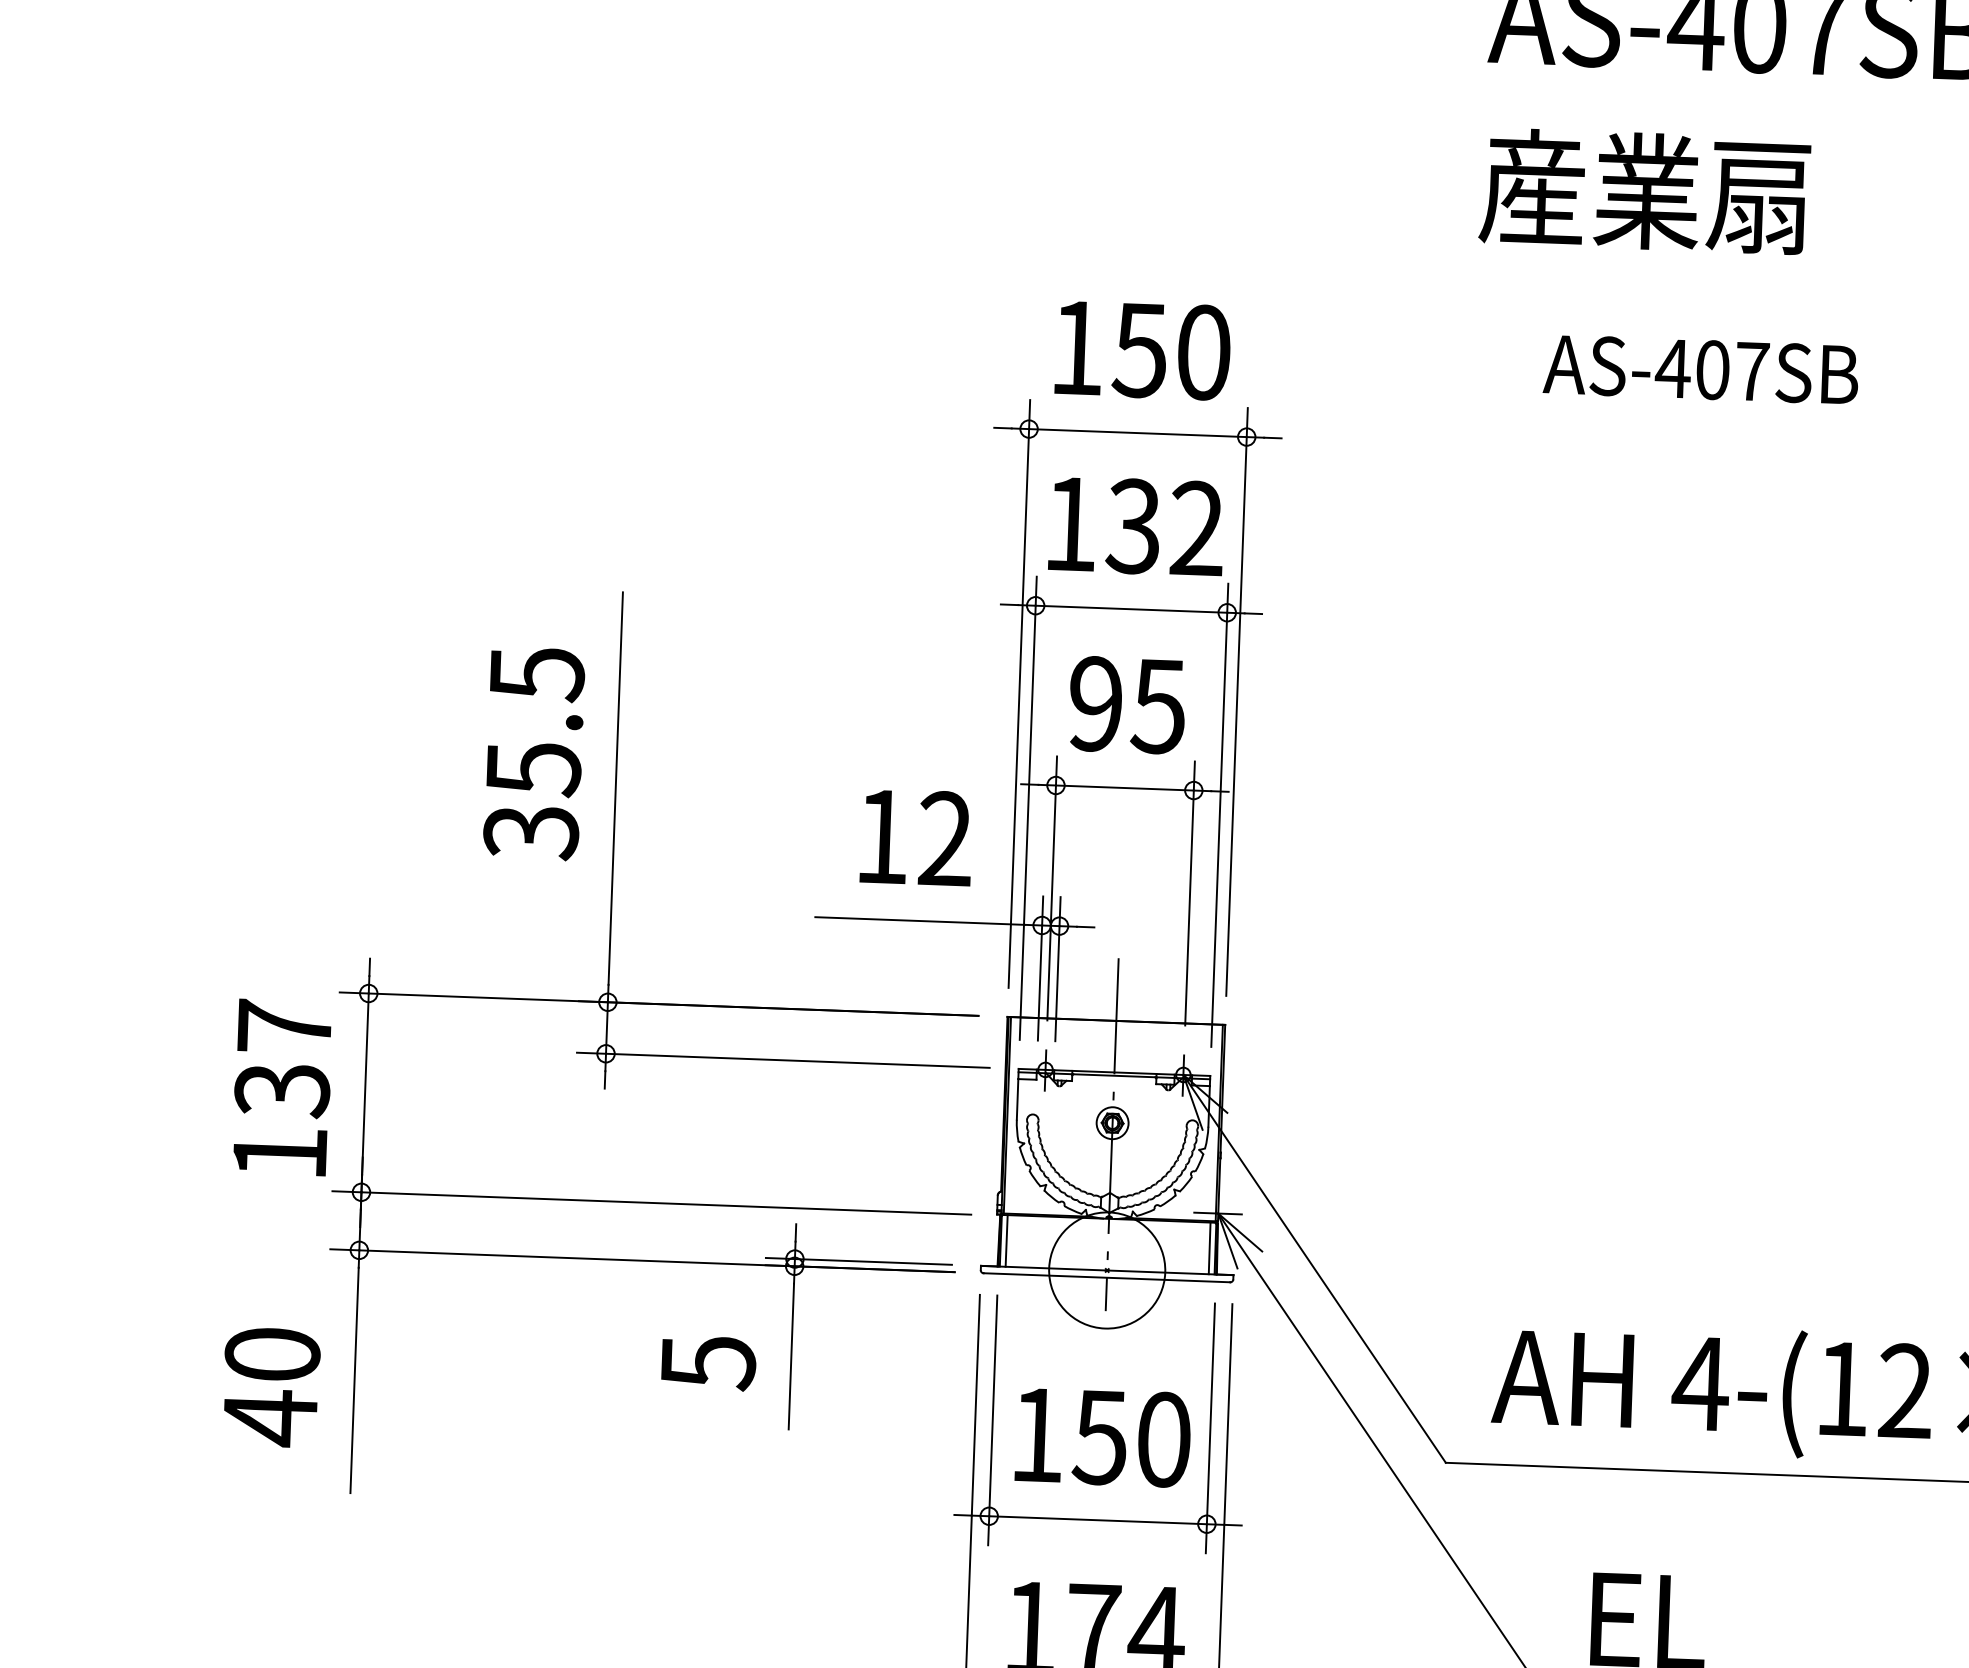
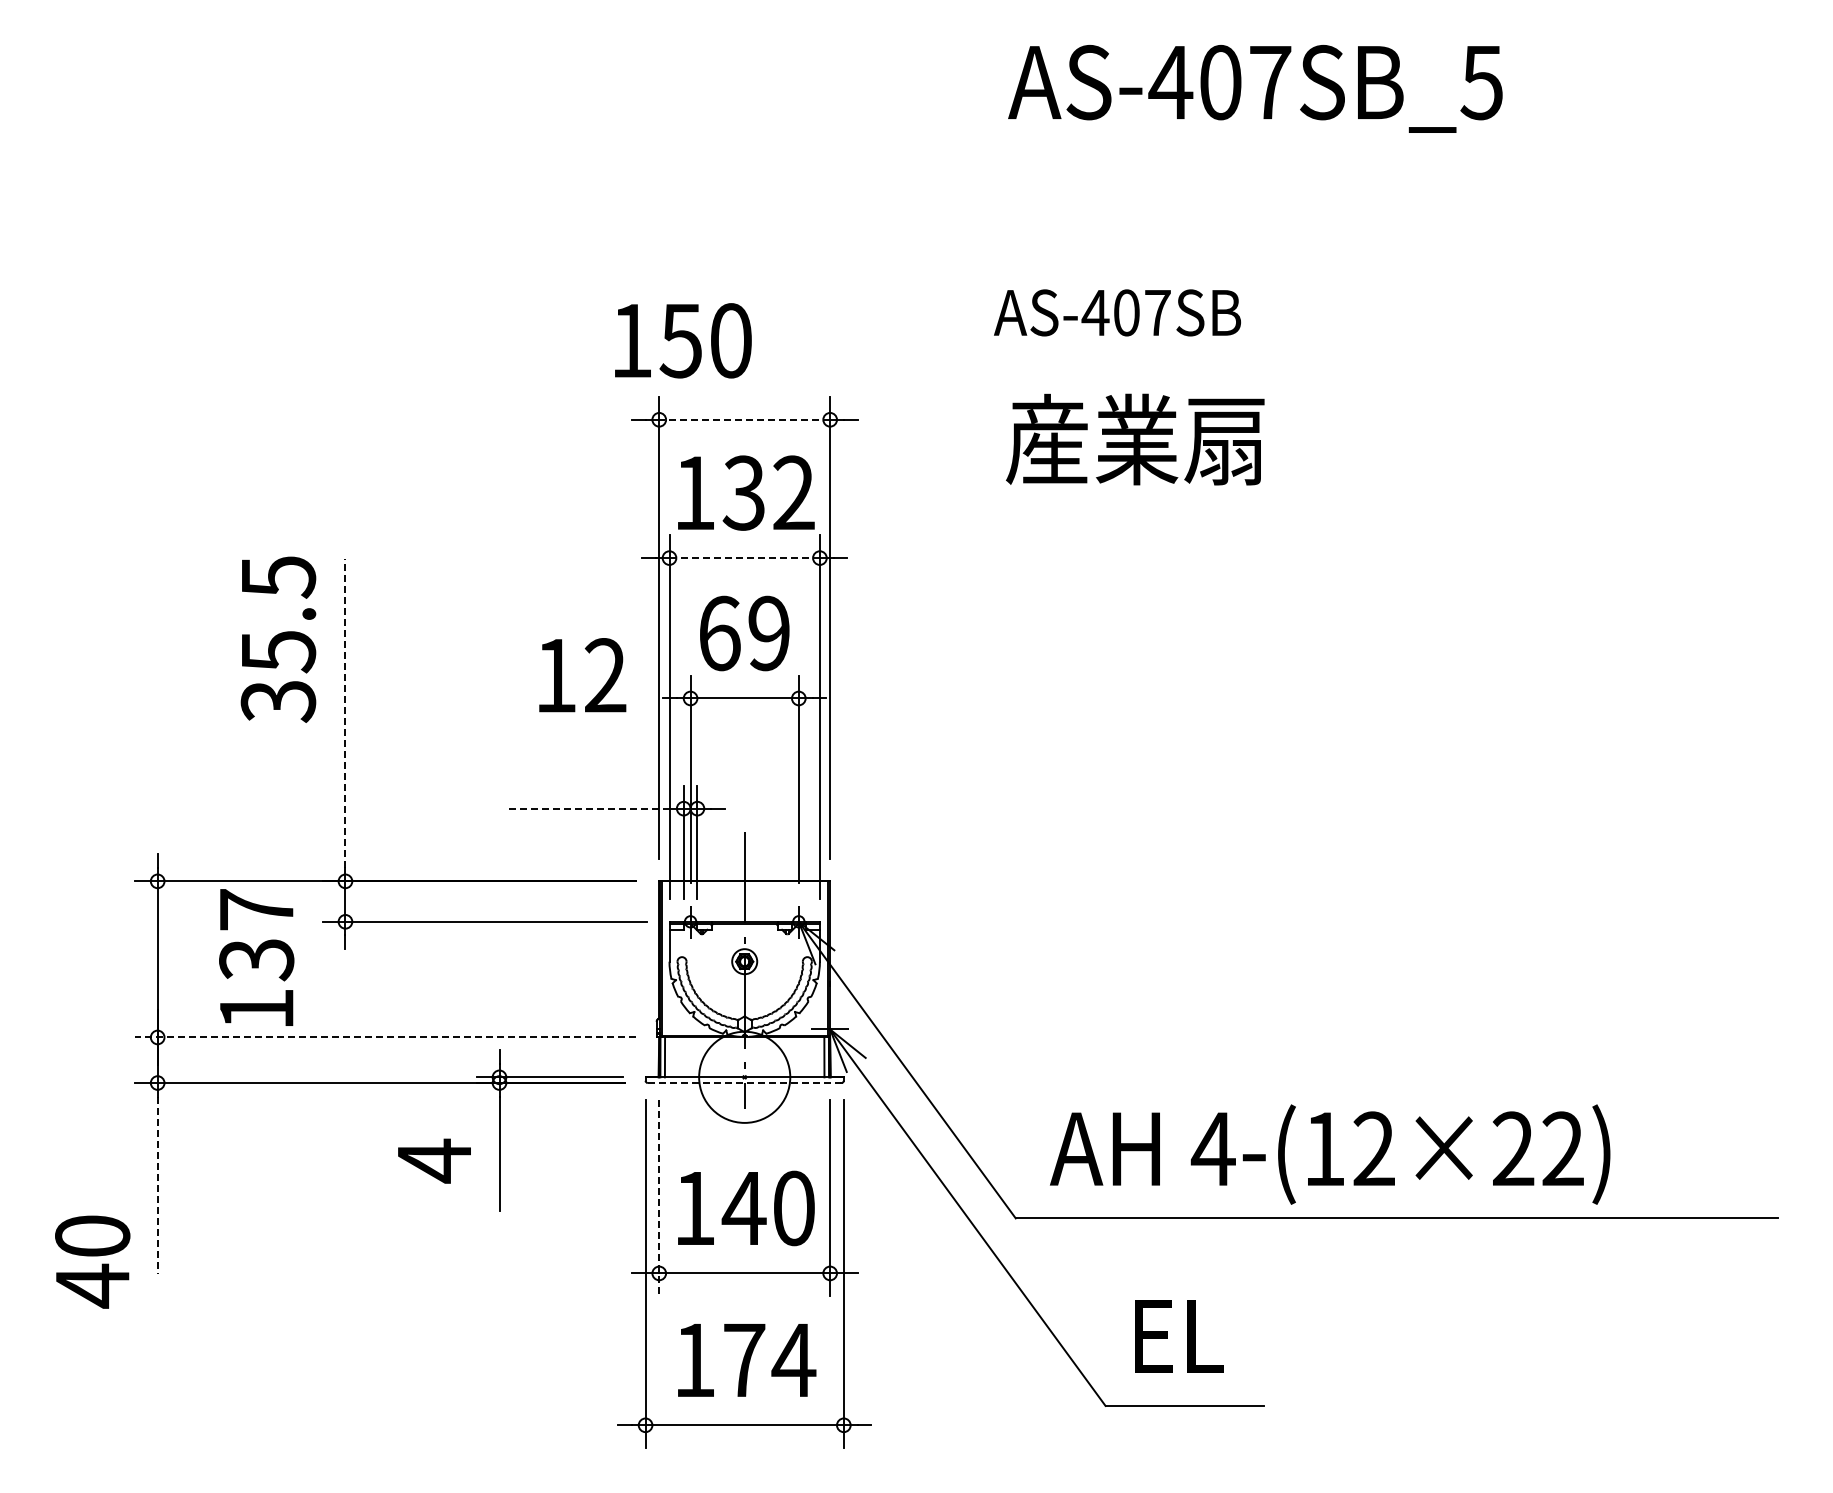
text: (1645, 191) -> (1135, 439), moved
text: (1143, 350) -> (683, 340), moved
text: (1701, 369) -> (1117, 312), moved
line: (1137, 432) -> (744, 419), solid -> dashed
line: (1131, 609) -> (744, 558), solid -> dashed
text: (1127, 705) -> (744, 633), 95 -> 69
text: (534, 753) -> (278, 639), moved
line: (615, 788) -> (345, 713), solid -> dashed
text: (916, 837) -> (582, 675), moved
line: (919, 920) -> (587, 808), solid -> dashed
text: (282, 1087) -> (256, 957), moved
line: (651, 1202) -> (385, 1037), solid -> dashed
line: (1106, 1278) -> (744, 1083), solid -> dashed
text: (709, 1361) -> (435, 1160), 5 -> 4
line: (354, 1380) -> (157, 1185), solid -> dashed
text: (271, 1386) -> (92, 1261), moved
line: (993, 1420) -> (659, 1198), solid -> dashed
text: (1099, 1438) -> (743, 1209), 150 -> 140

